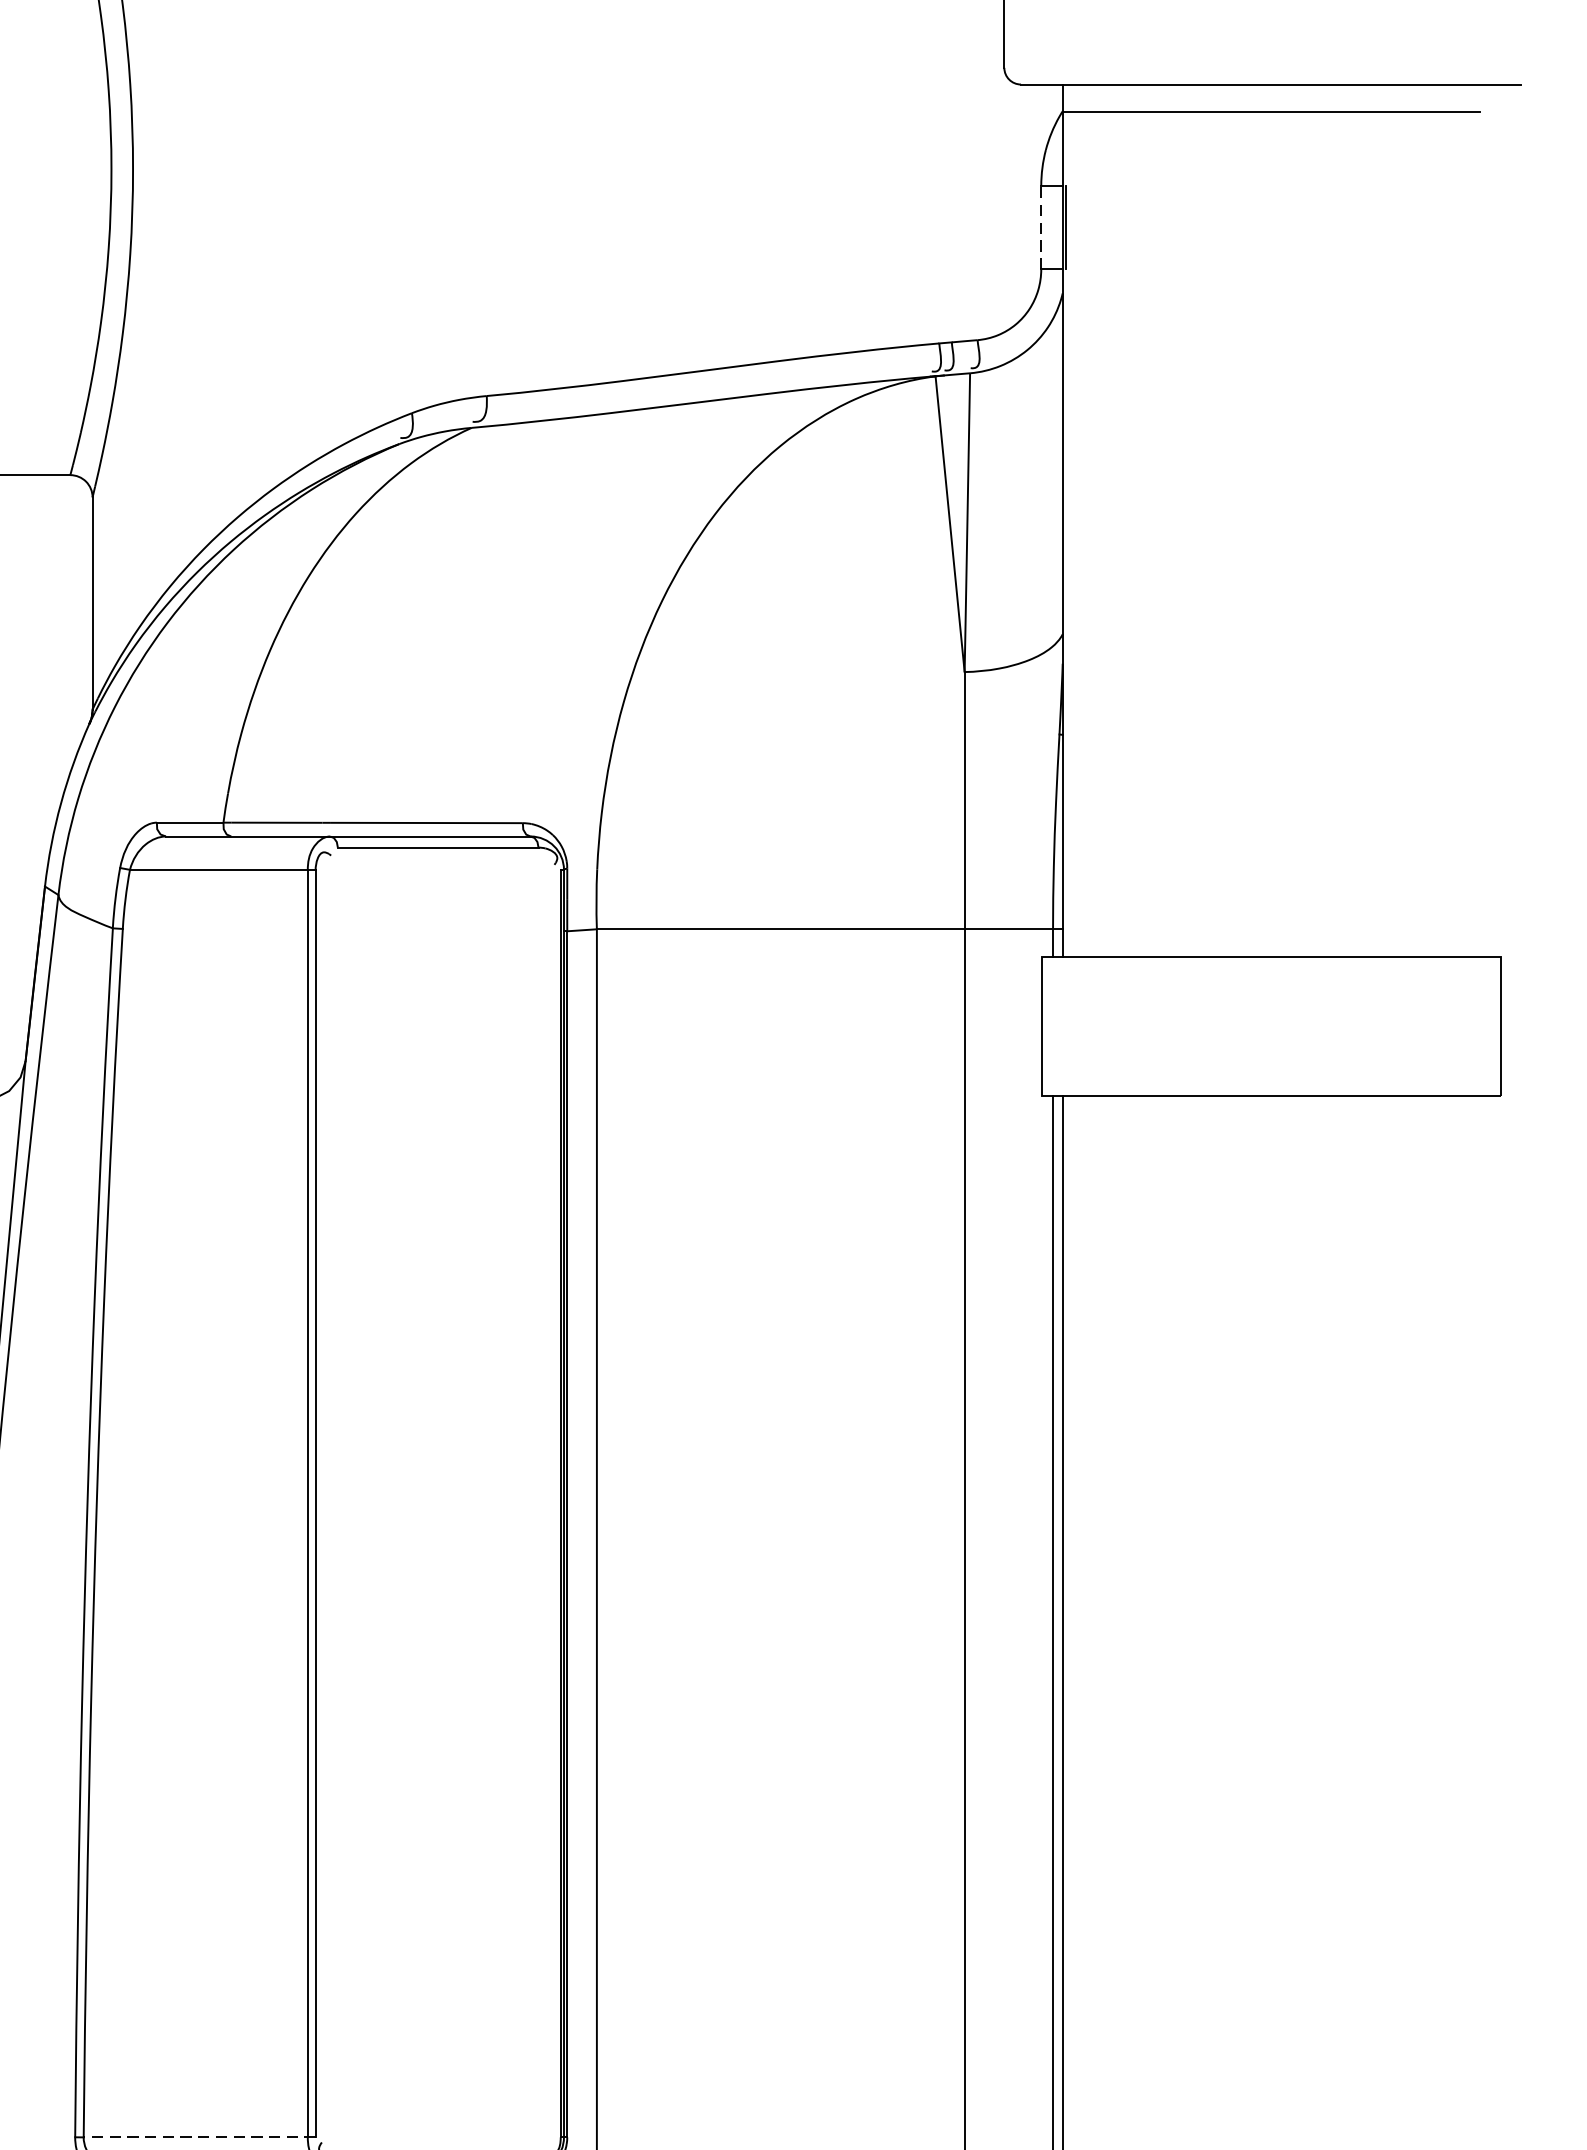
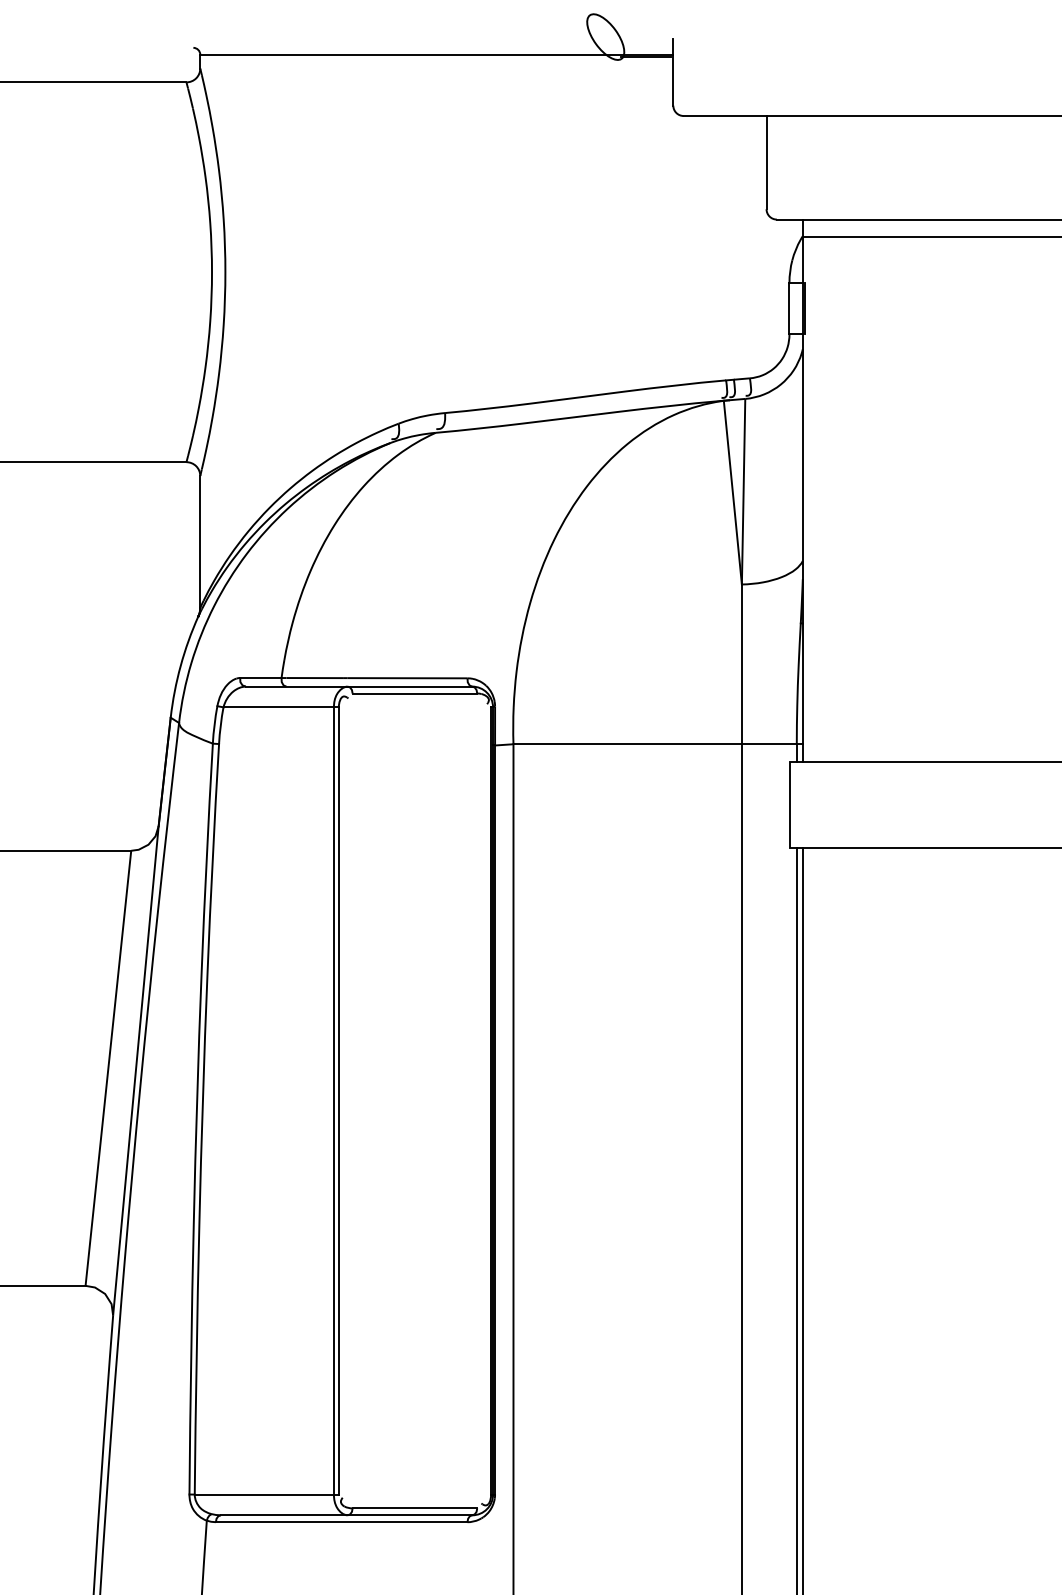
line: (1041, 227) -> (789, 308), dashed -> solid
line: (199, 2137) -> (266, 1494), dashed -> solid

